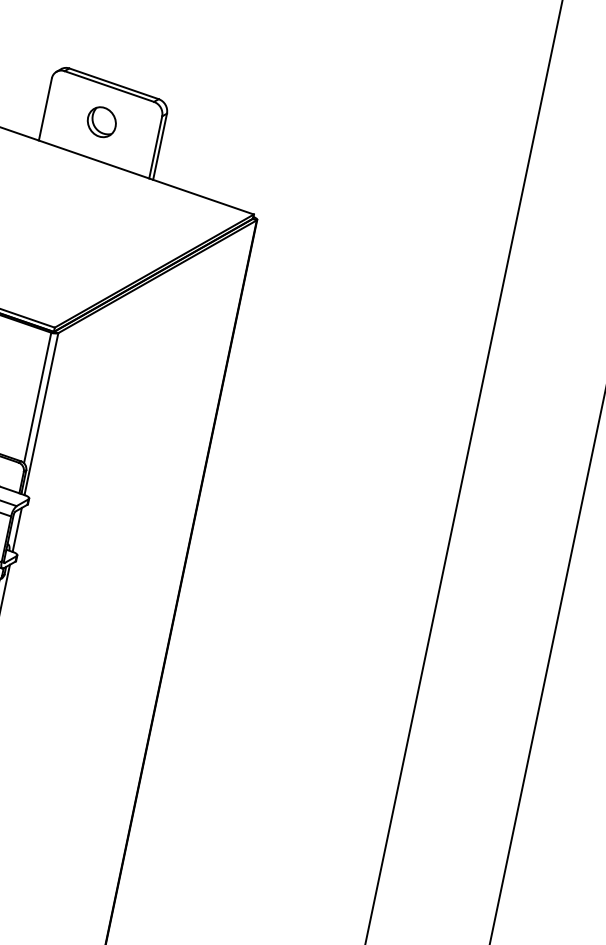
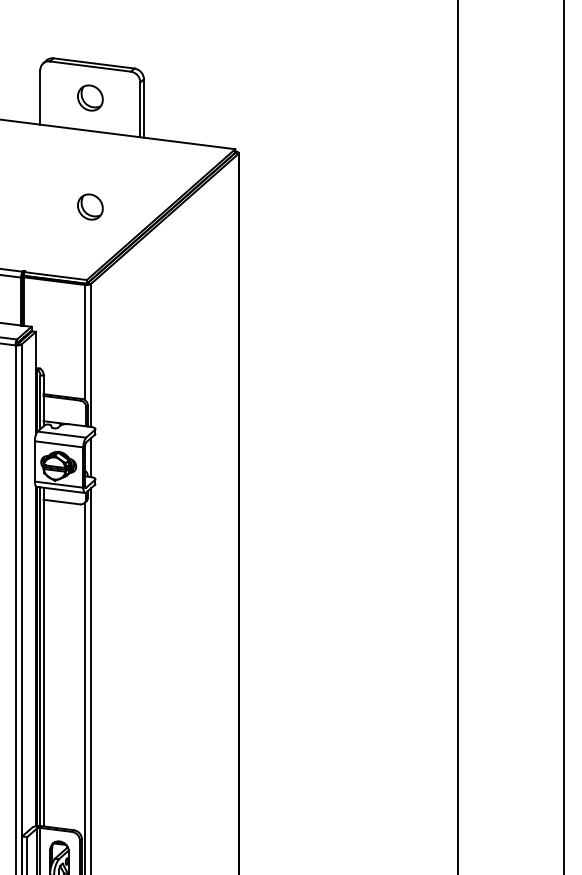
part: (76, 245) -> (90, 206), added

